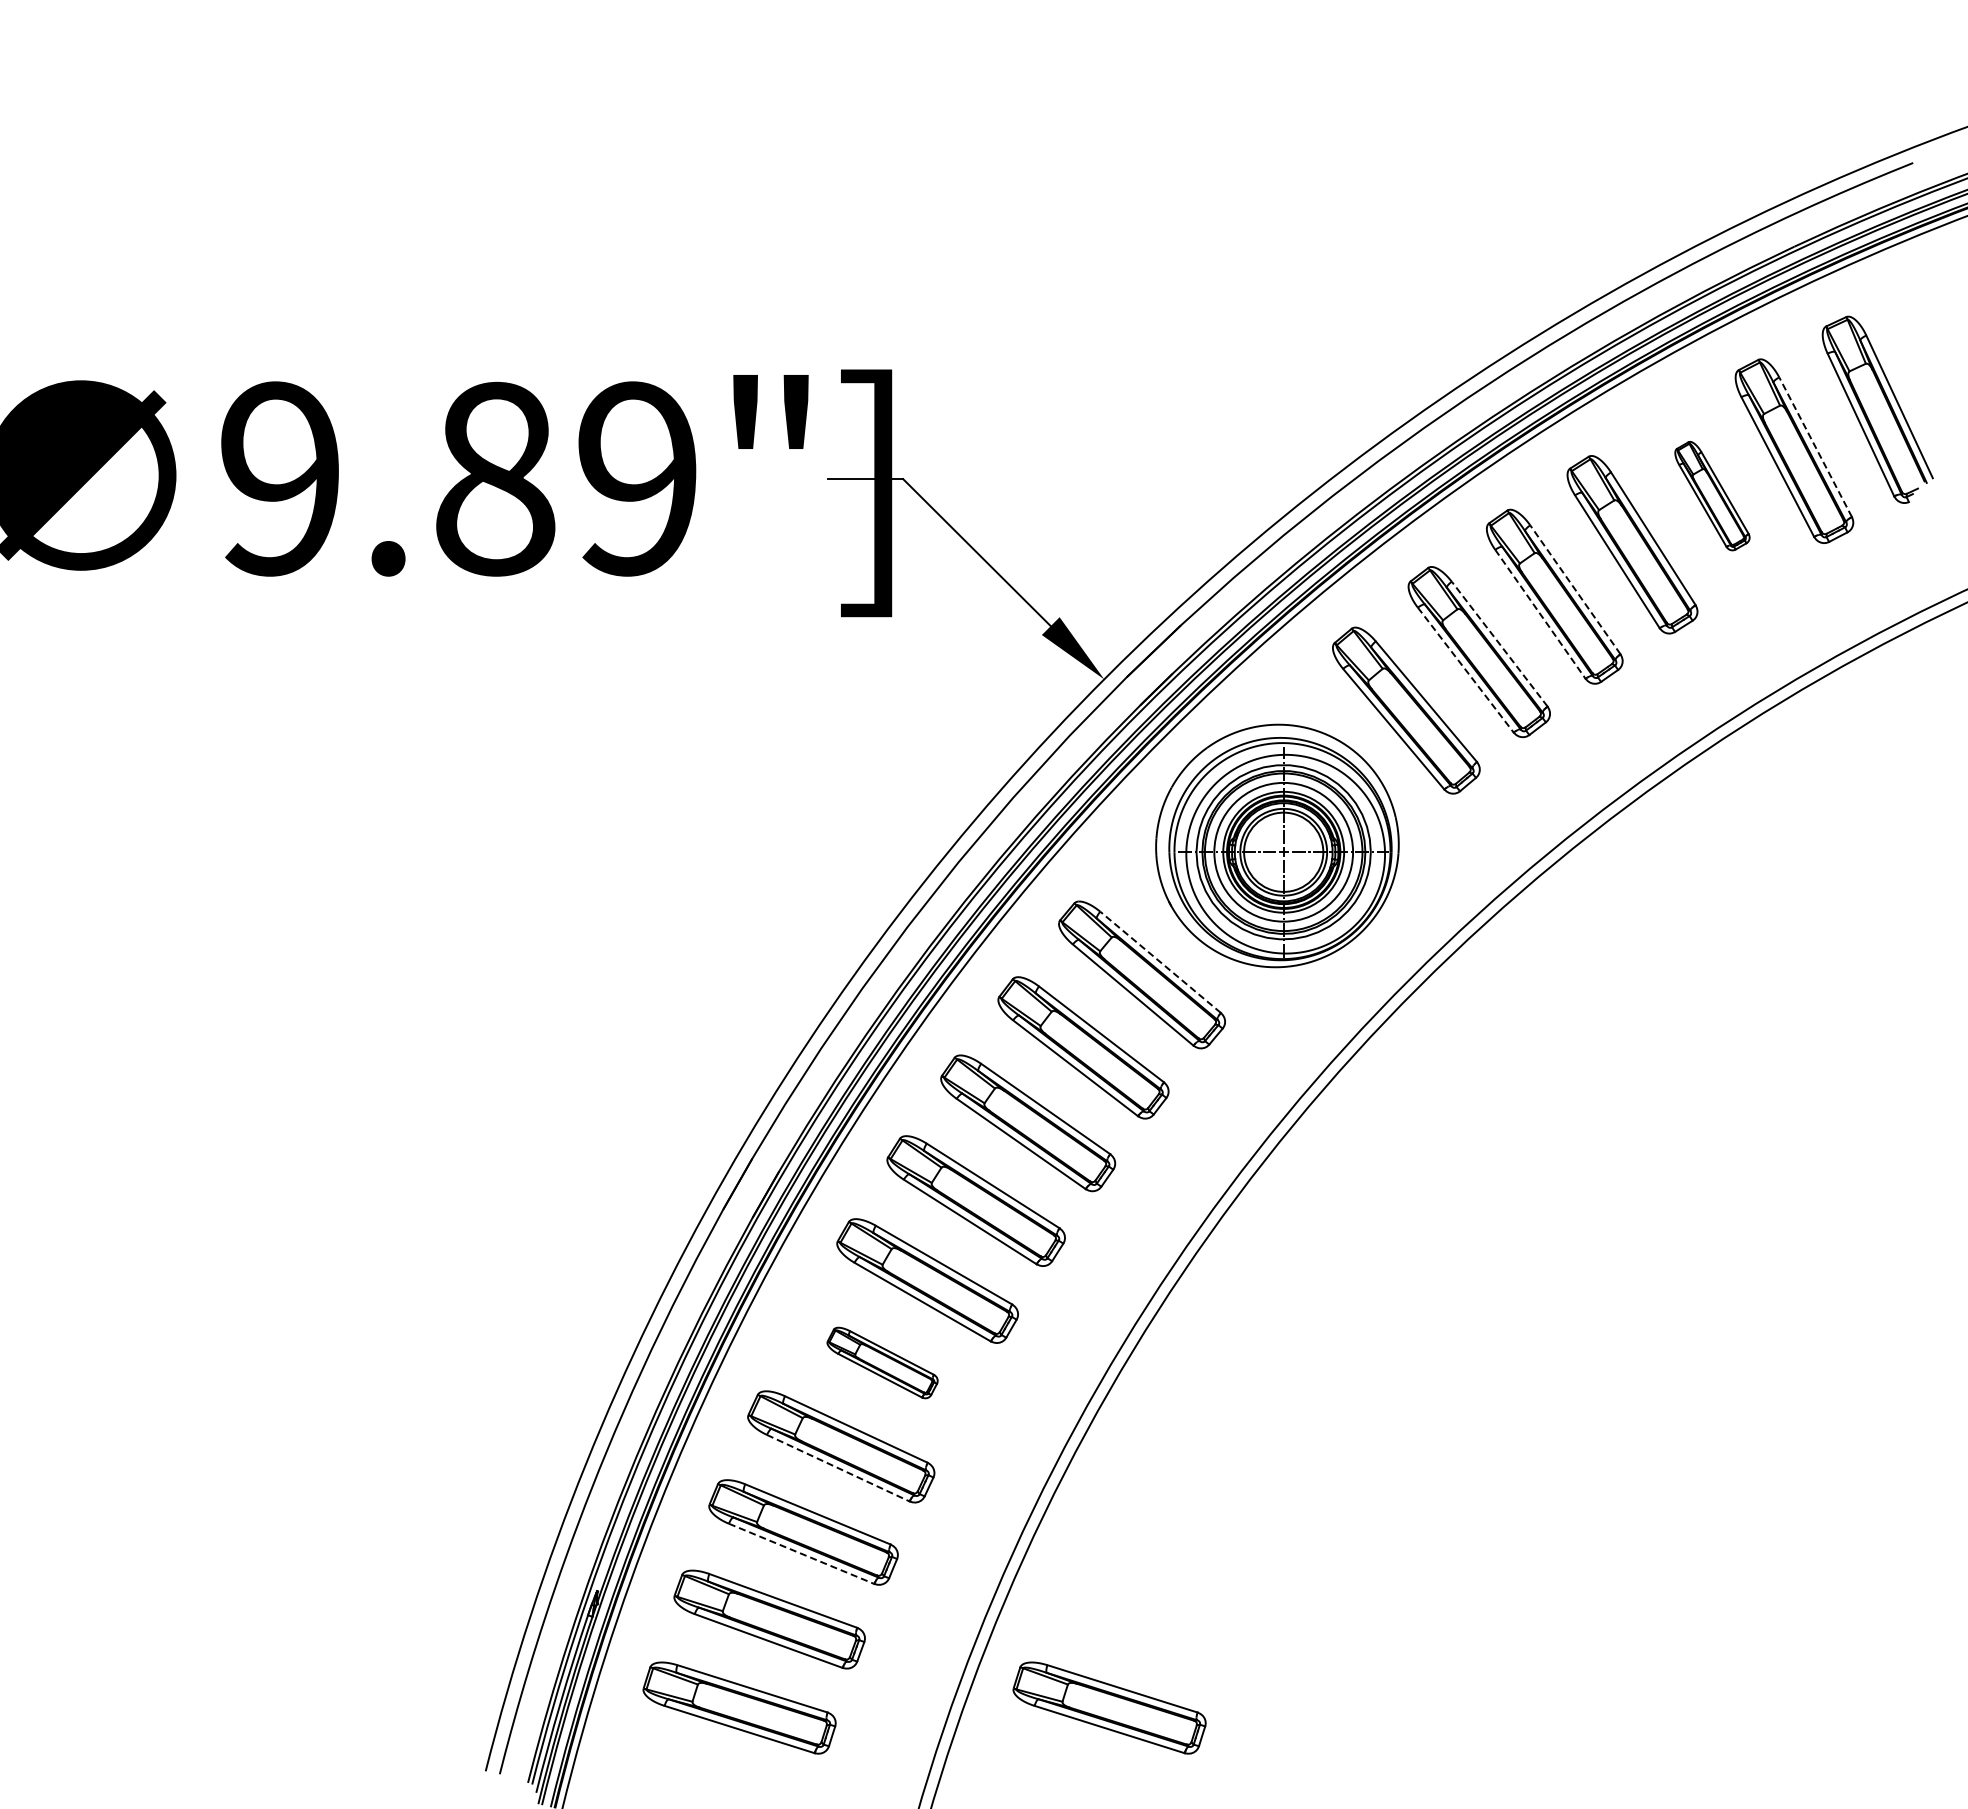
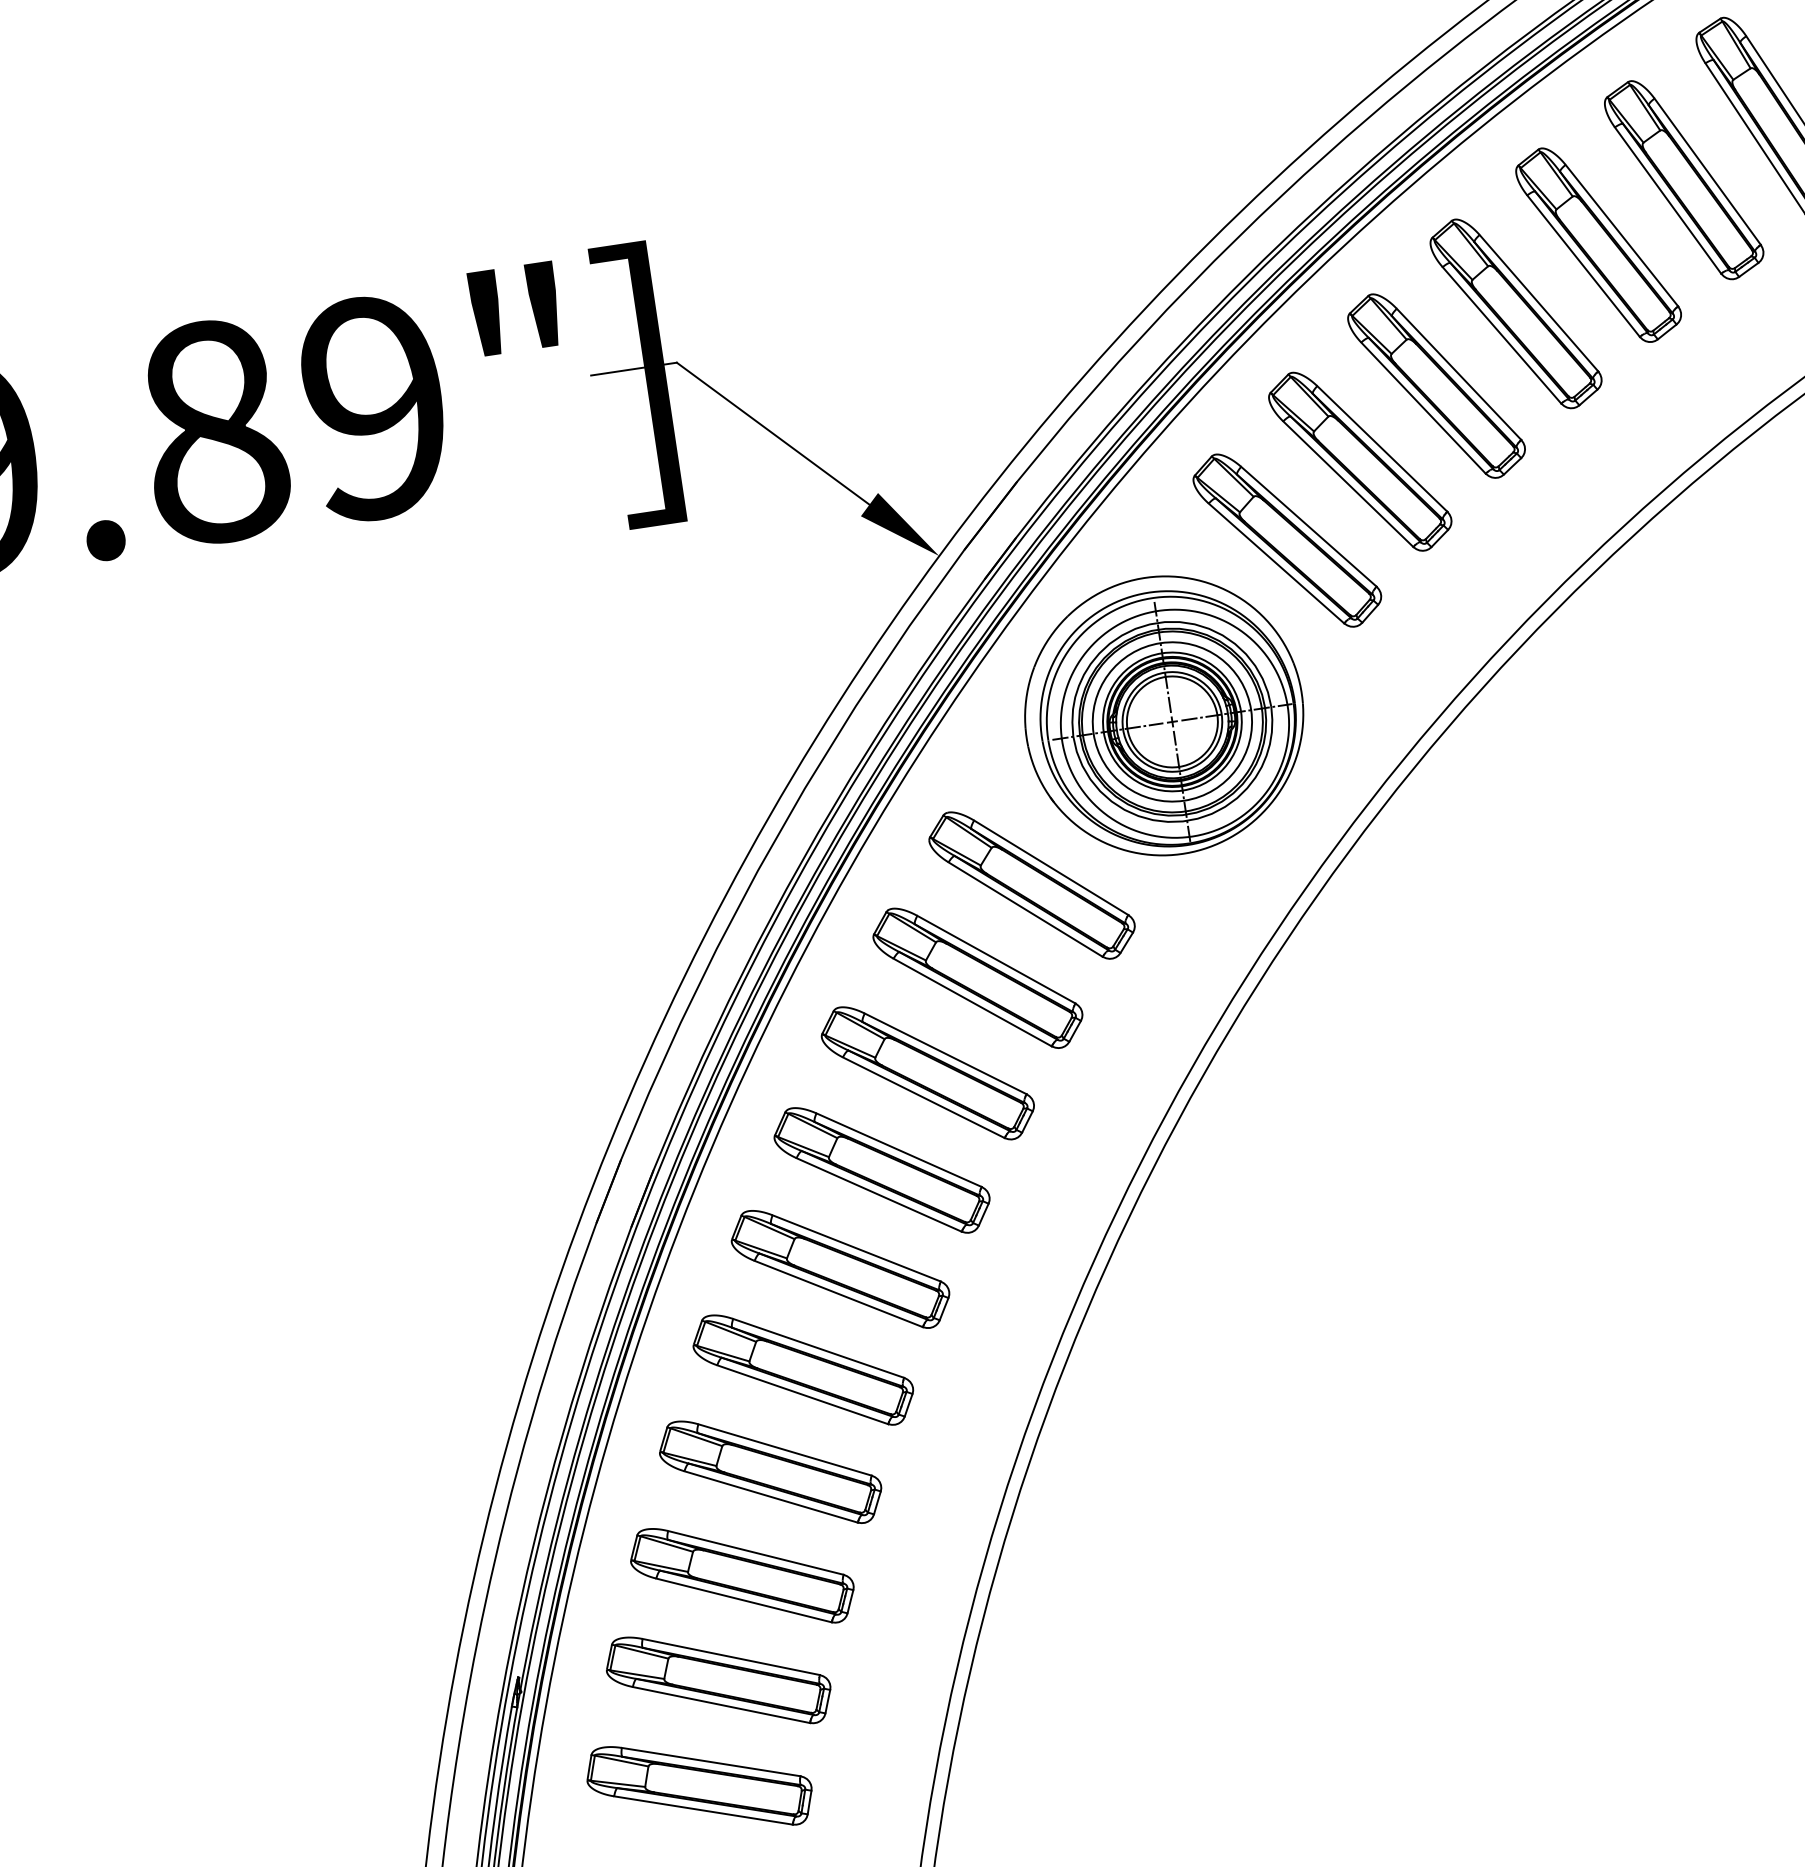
line: (1815, 447) -> (1707, 172), dashed -> solid
part: (1712, 495) -> (1598, 244), size x1.67
line: (1575, 589) -> (1459, 374), dashed -> solid
line: (1540, 614) -> (1423, 408), dashed -> solid
line: (1499, 644) -> (1382, 449), dashed -> solid
line: (1465, 670) -> (1347, 484), dashed -> solid
line: (1160, 962) -> (1051, 868), dashed -> solid
part: (882, 1362) -> (803, 1369), size x1.67
line: (838, 1468) -> (771, 1497), dashed -> solid
line: (801, 1553) -> (743, 1600), dashed -> solid
part: (1109, 1707) -> (1119, 1722), removed

